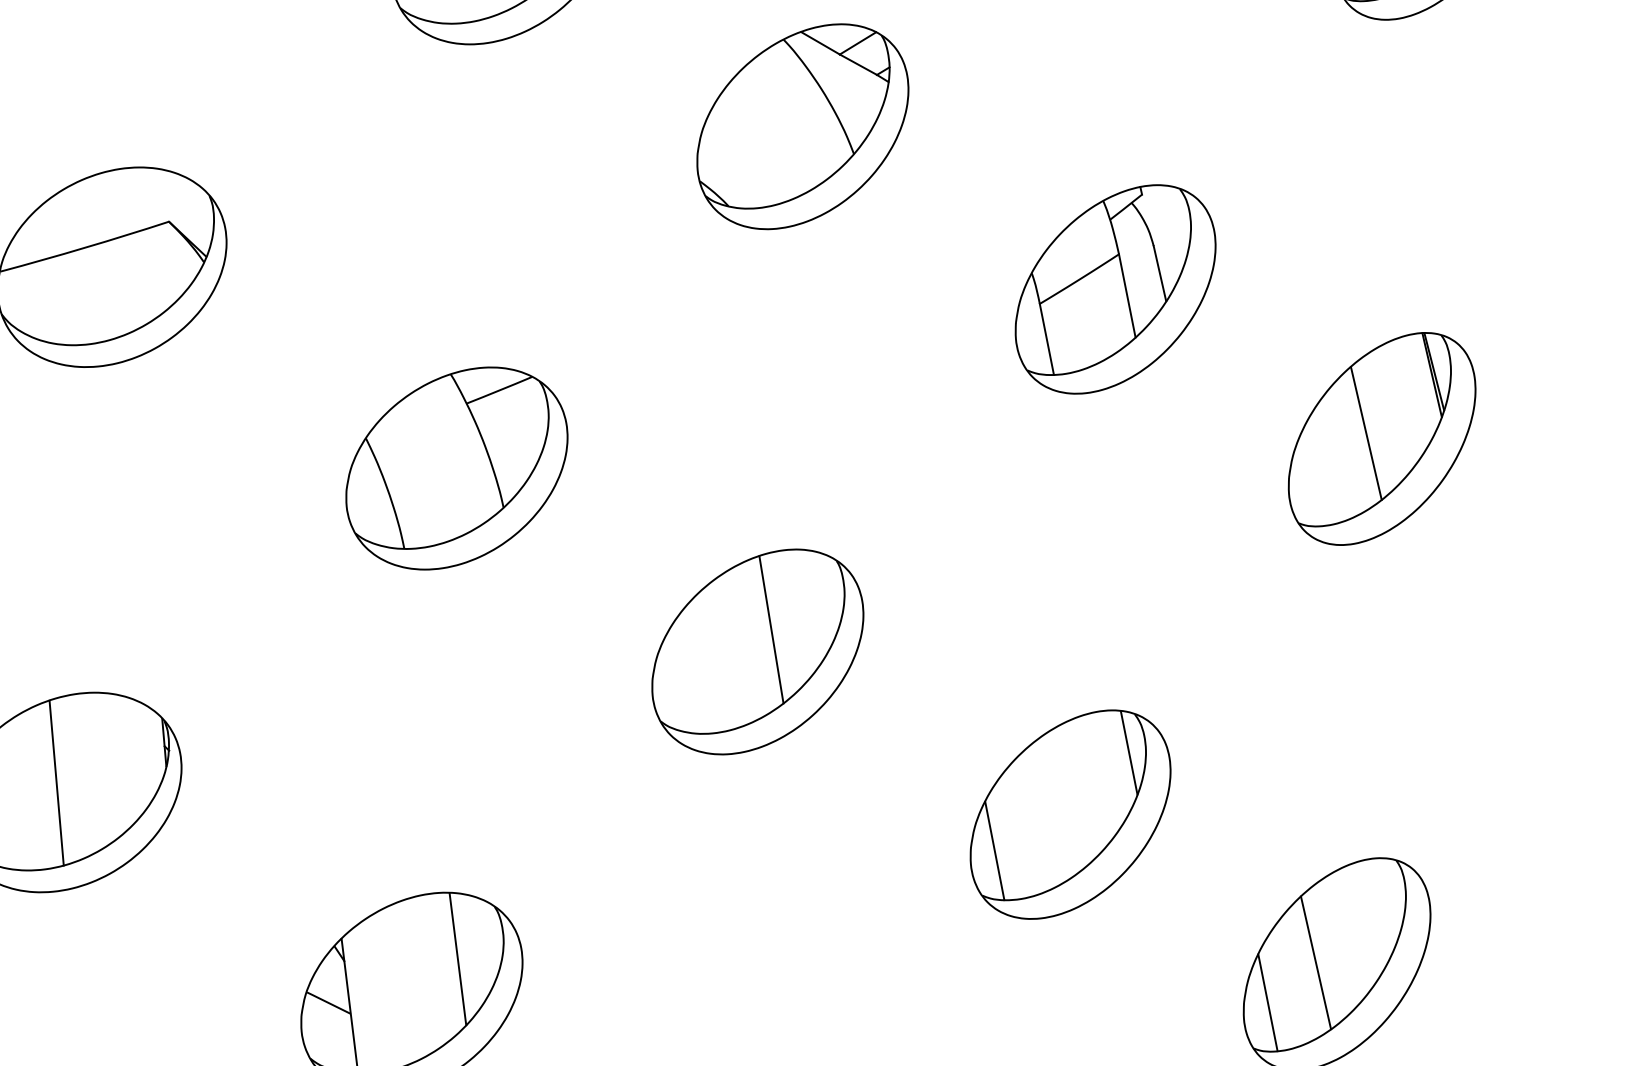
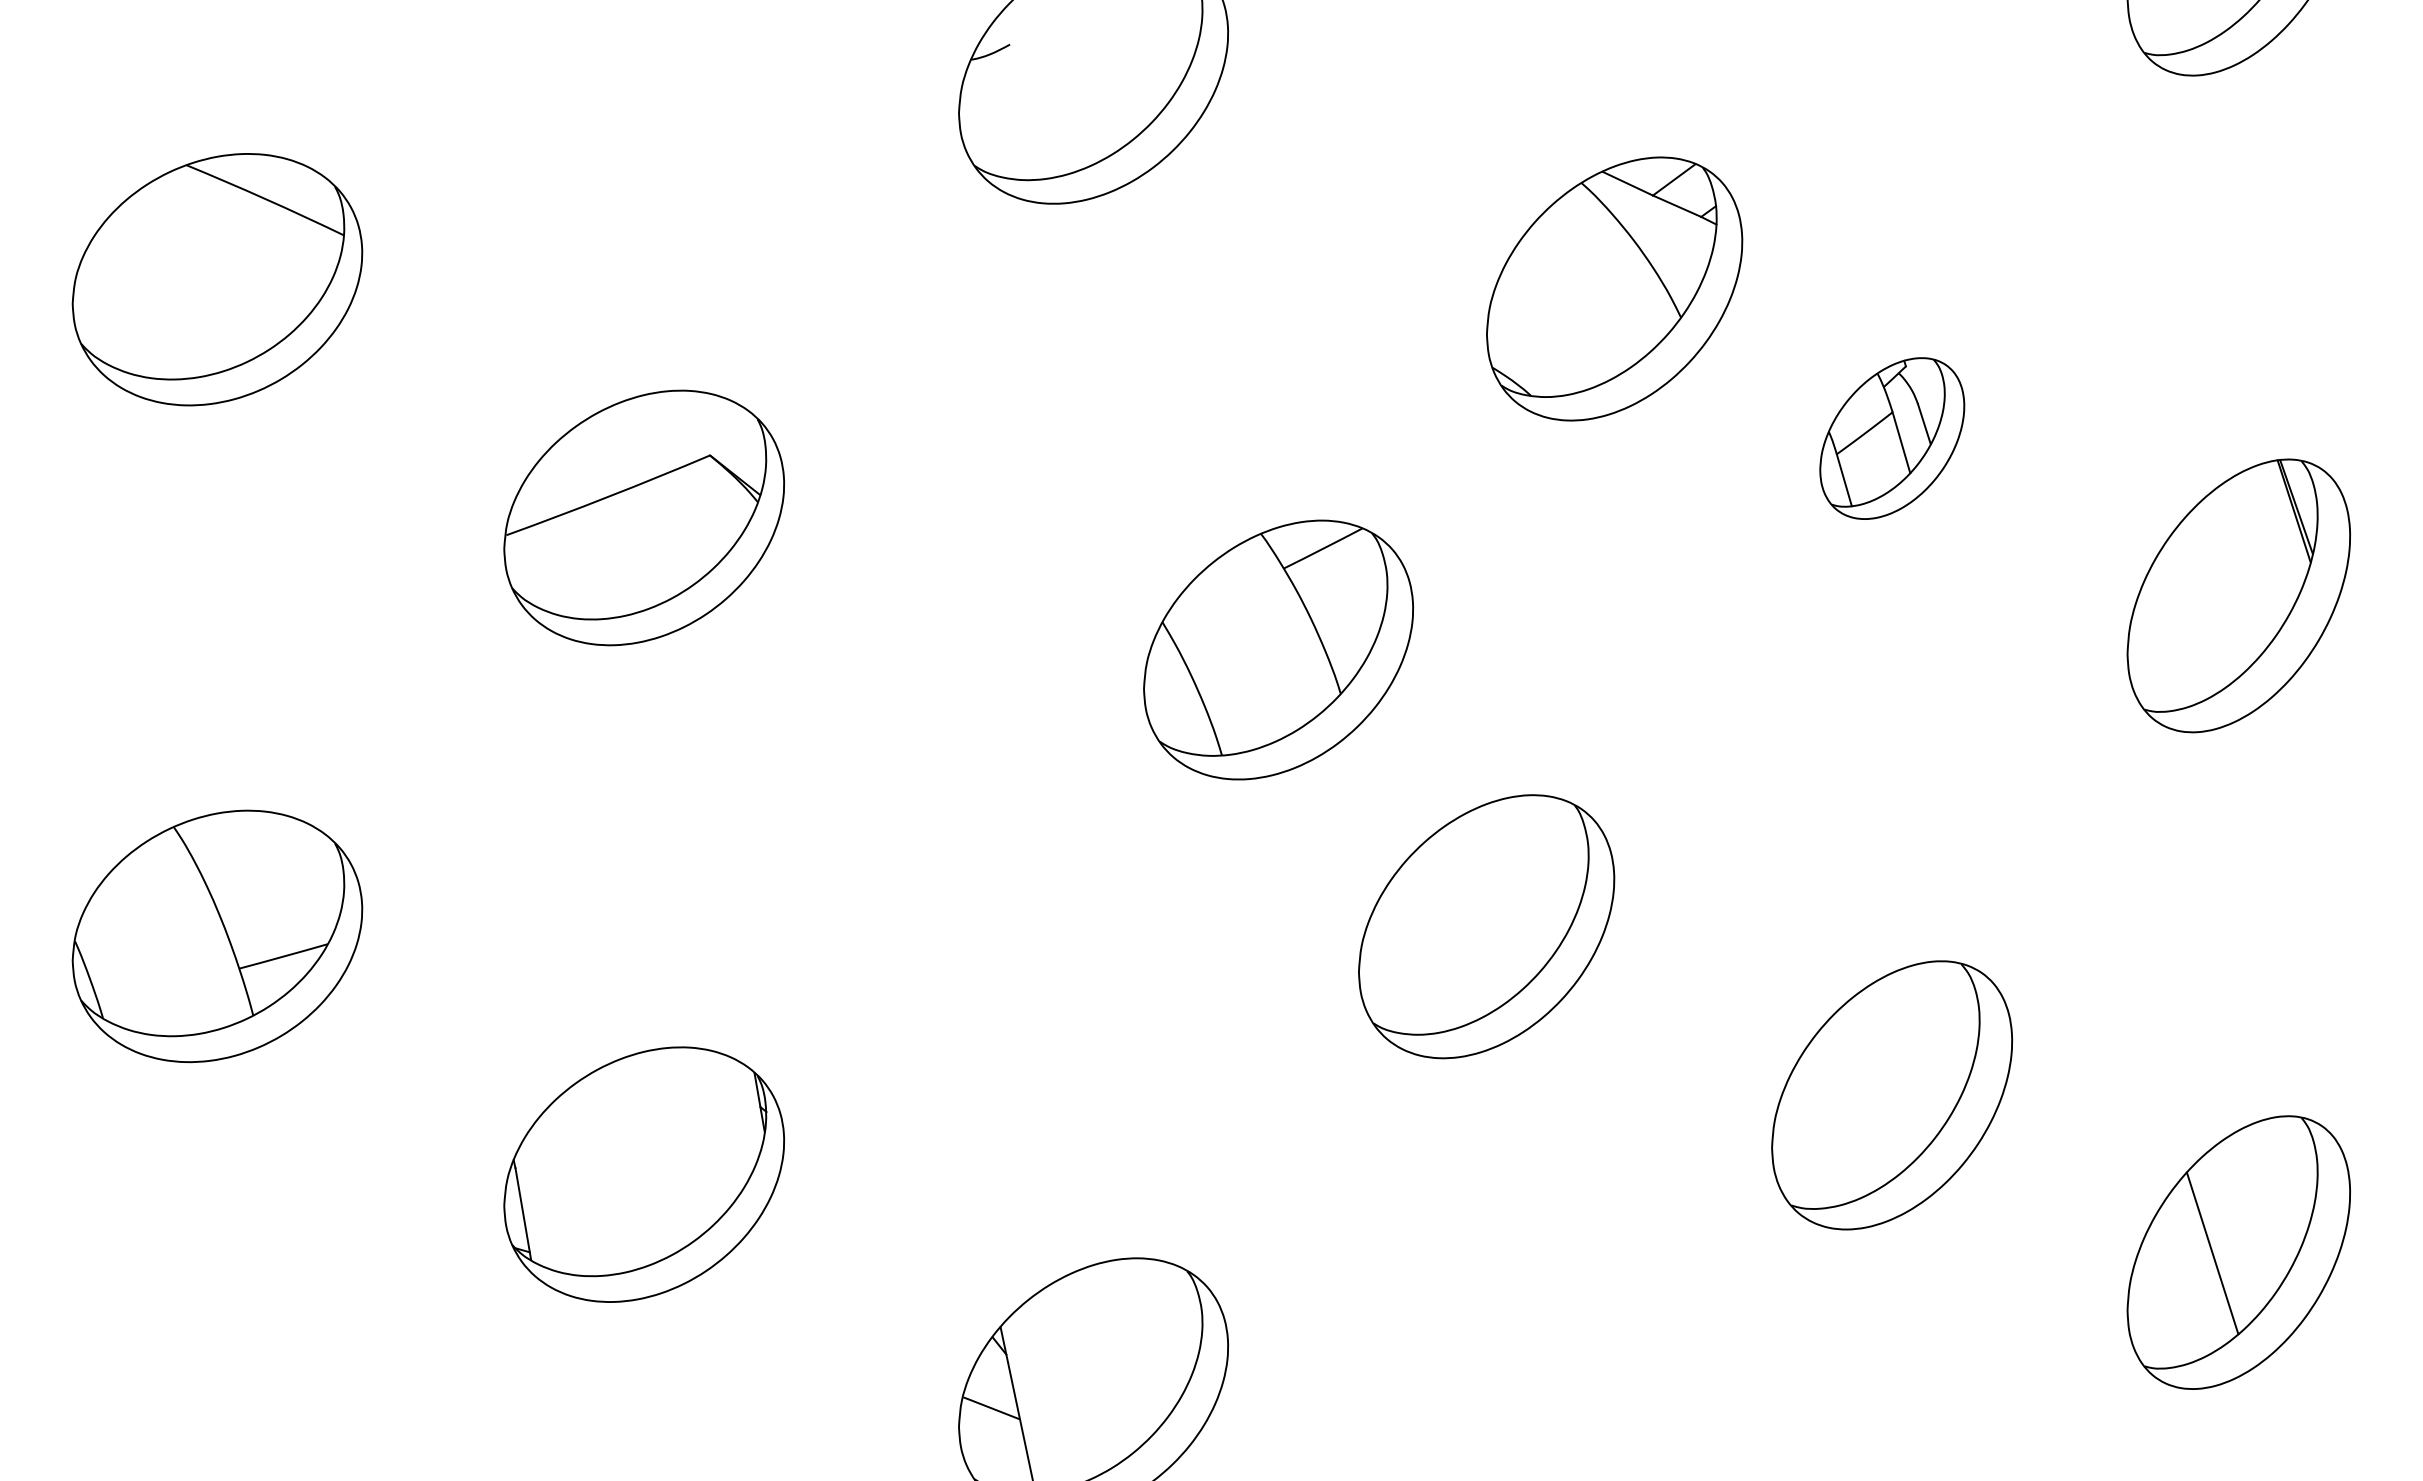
part: (802, 126) -> (1614, 288), moved
part: (1115, 289) -> (1892, 438), size x0.6
line: (1366, 433) -> (2218, 590), removed
part: (456, 467) -> (1278, 649), moved
line: (771, 629) -> (1501, 897), removed
line: (1129, 752) -> (1958, 1012), removed
line: (56, 782) -> (629, 1163), removed
line: (994, 850) -> (1801, 1148), removed
line: (457, 958) -> (1146, 1339), removed
line: (1268, 1002) -> (2157, 1307), removed

